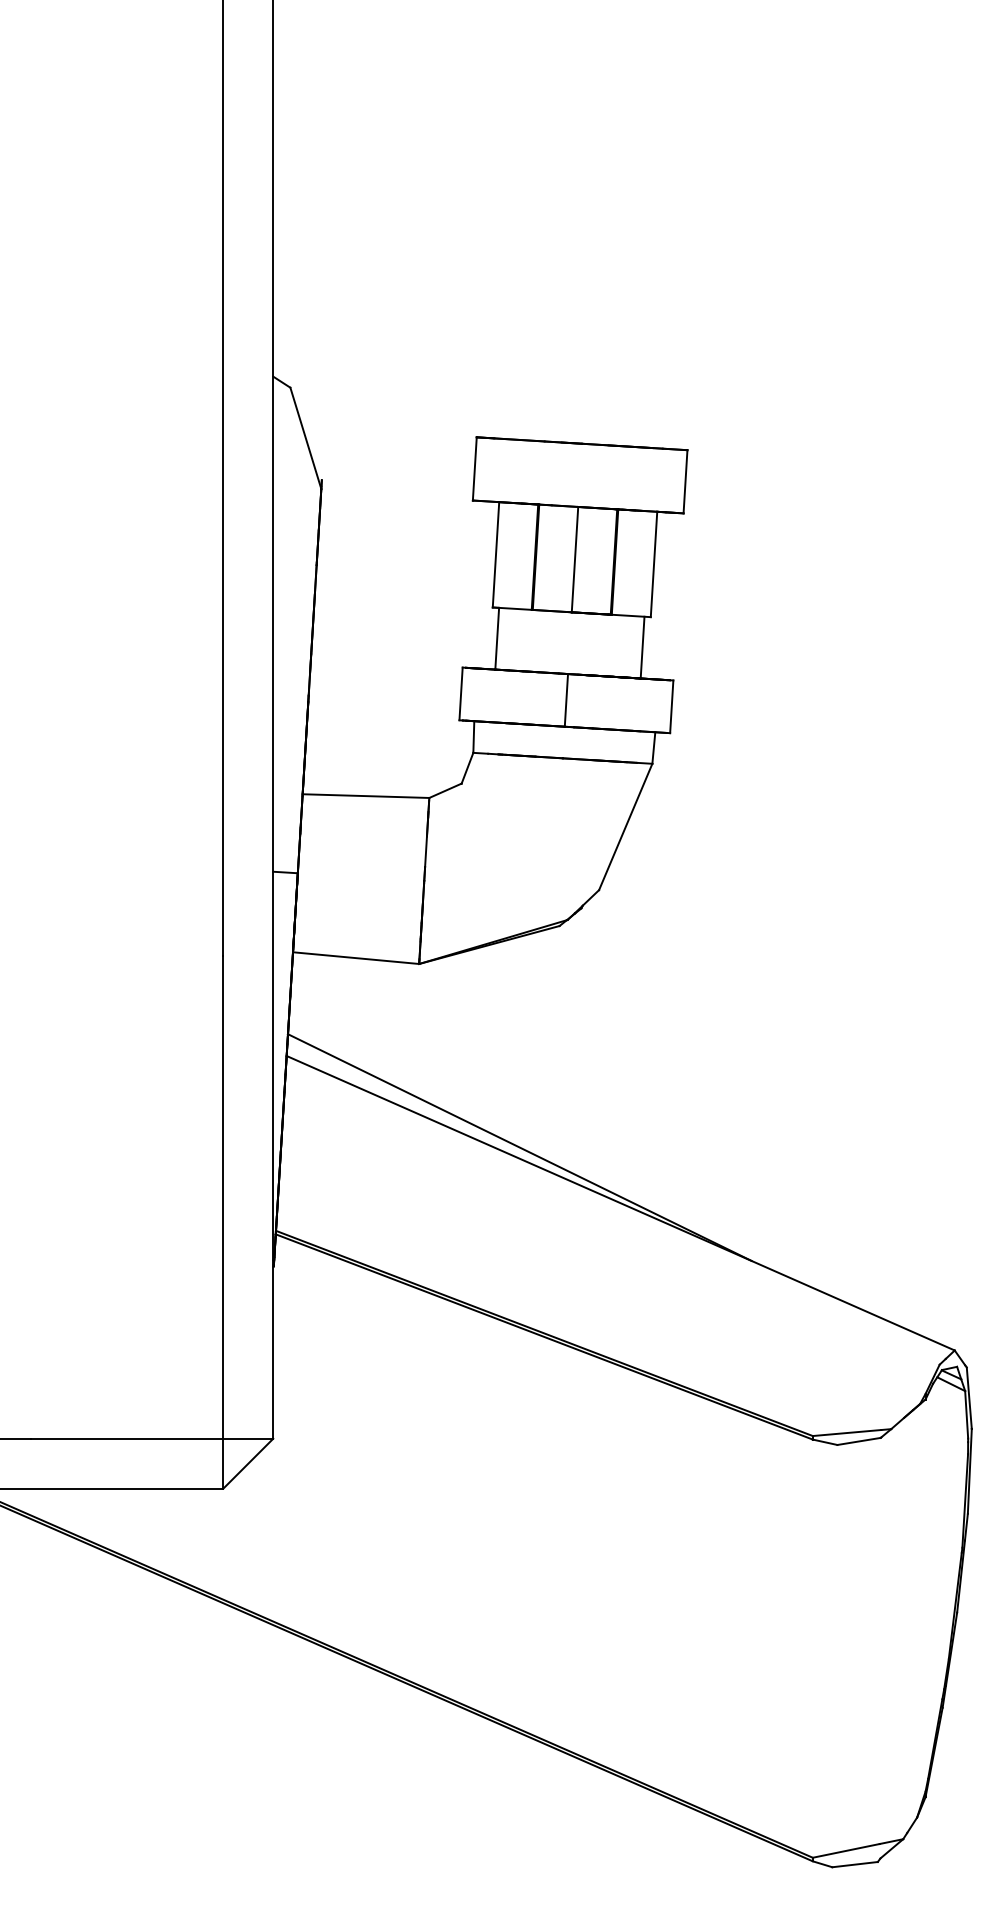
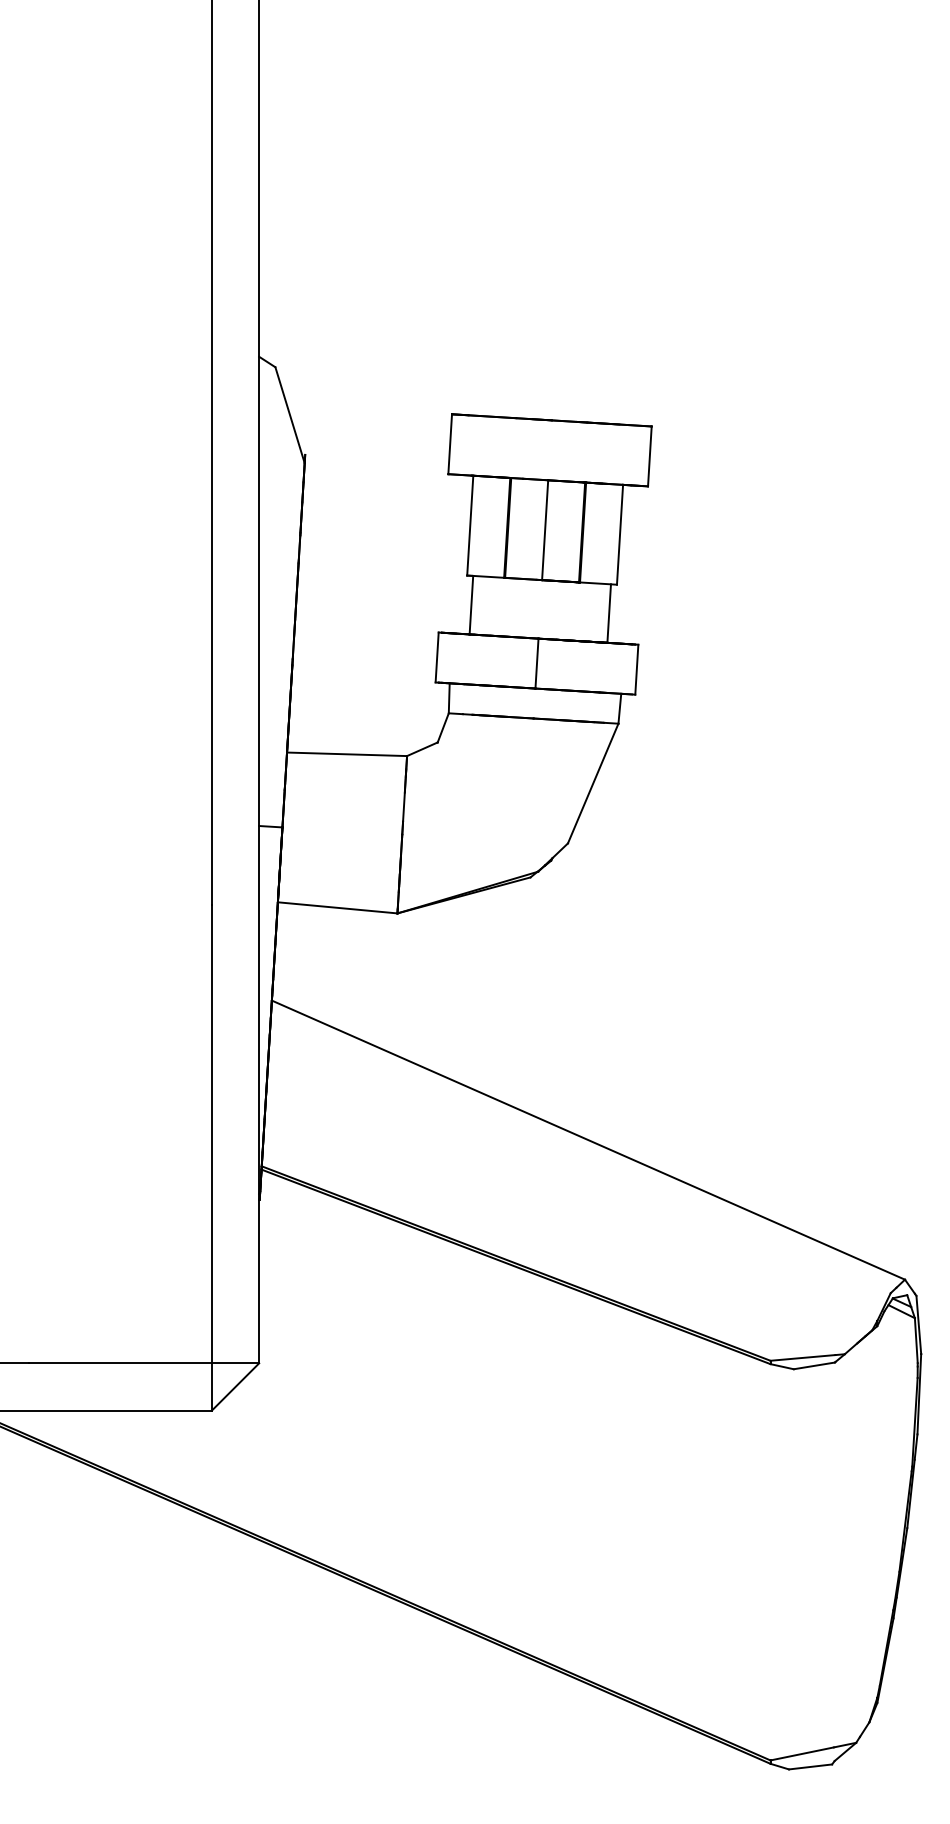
line: (519, 1147) -> (492, 1087), removed

